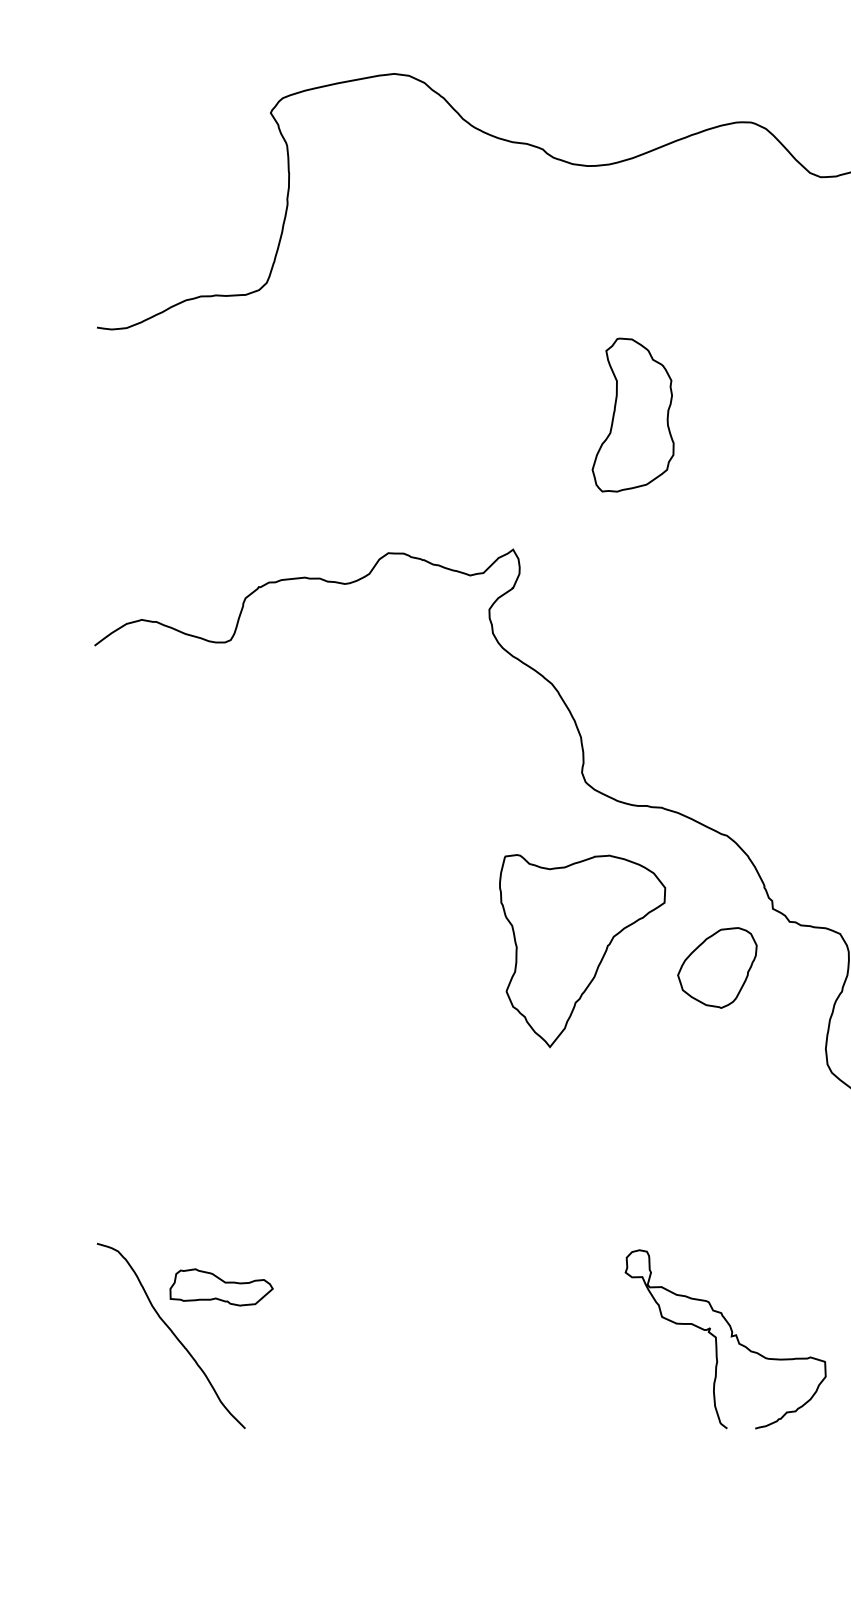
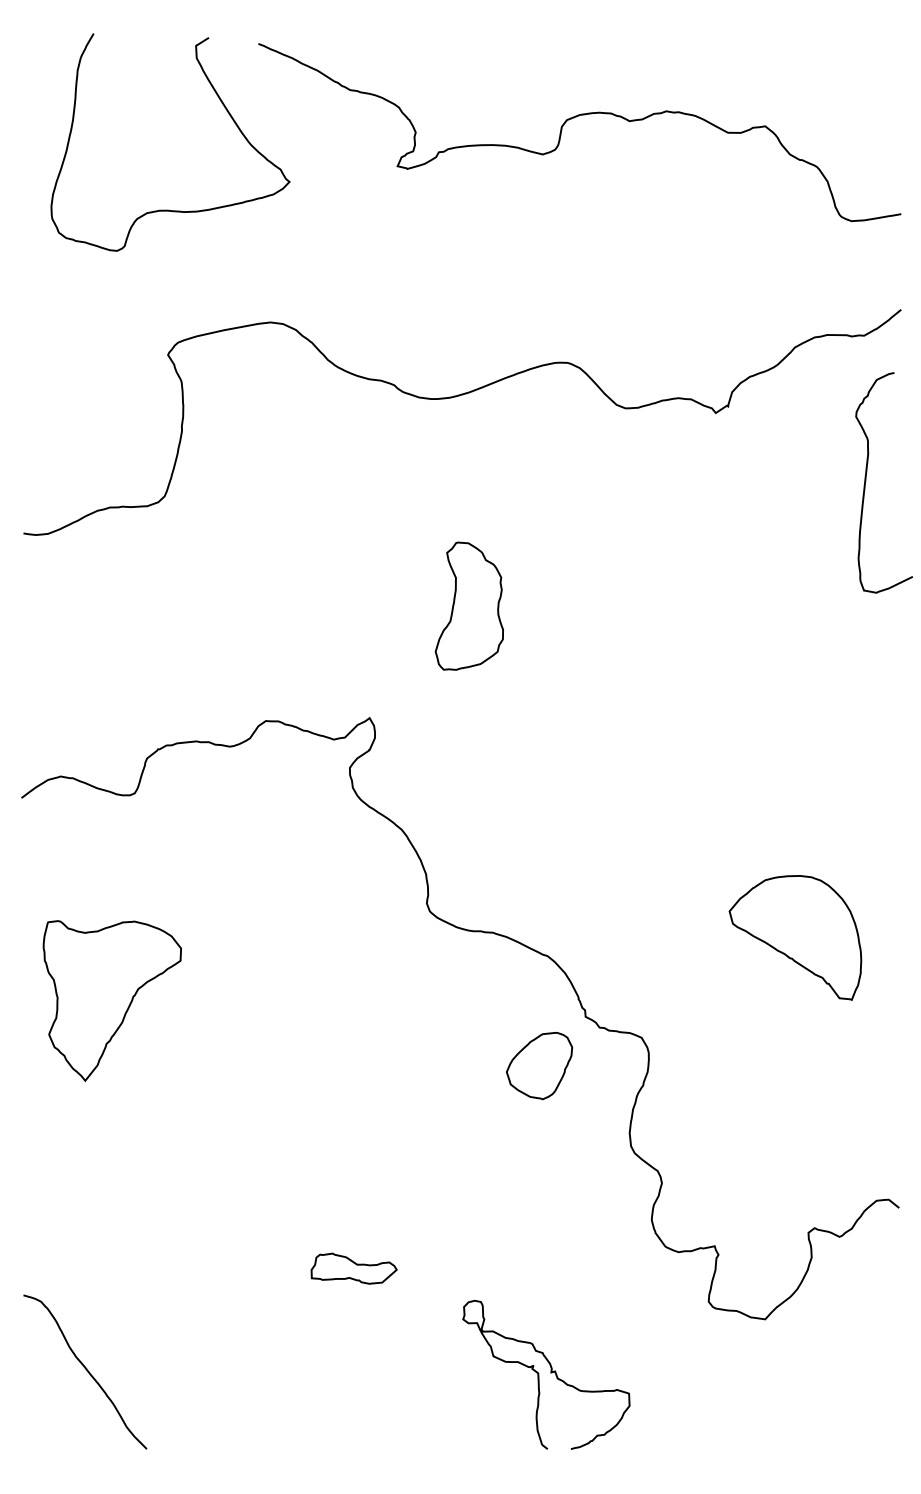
part: (581, 950) -> (111, 1000), moved
part: (220, 1287) -> (353, 1268), moved

